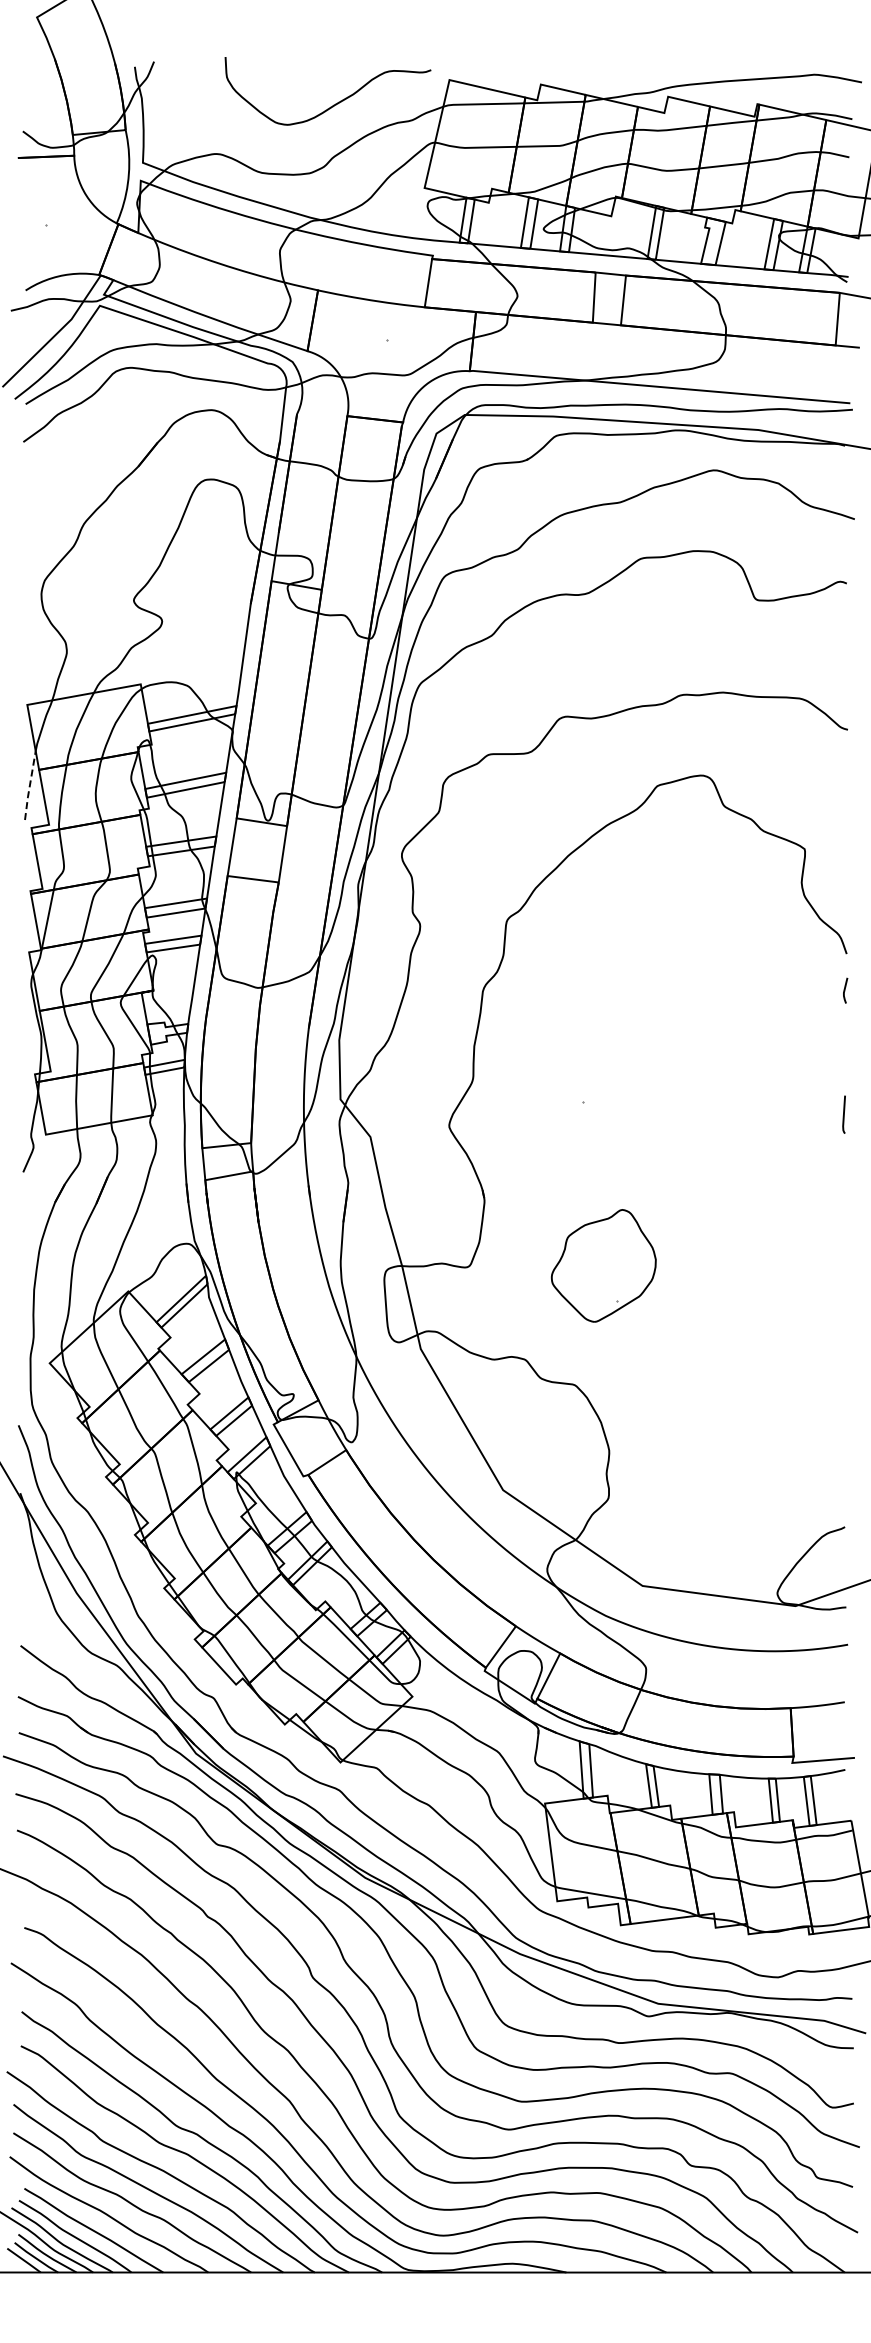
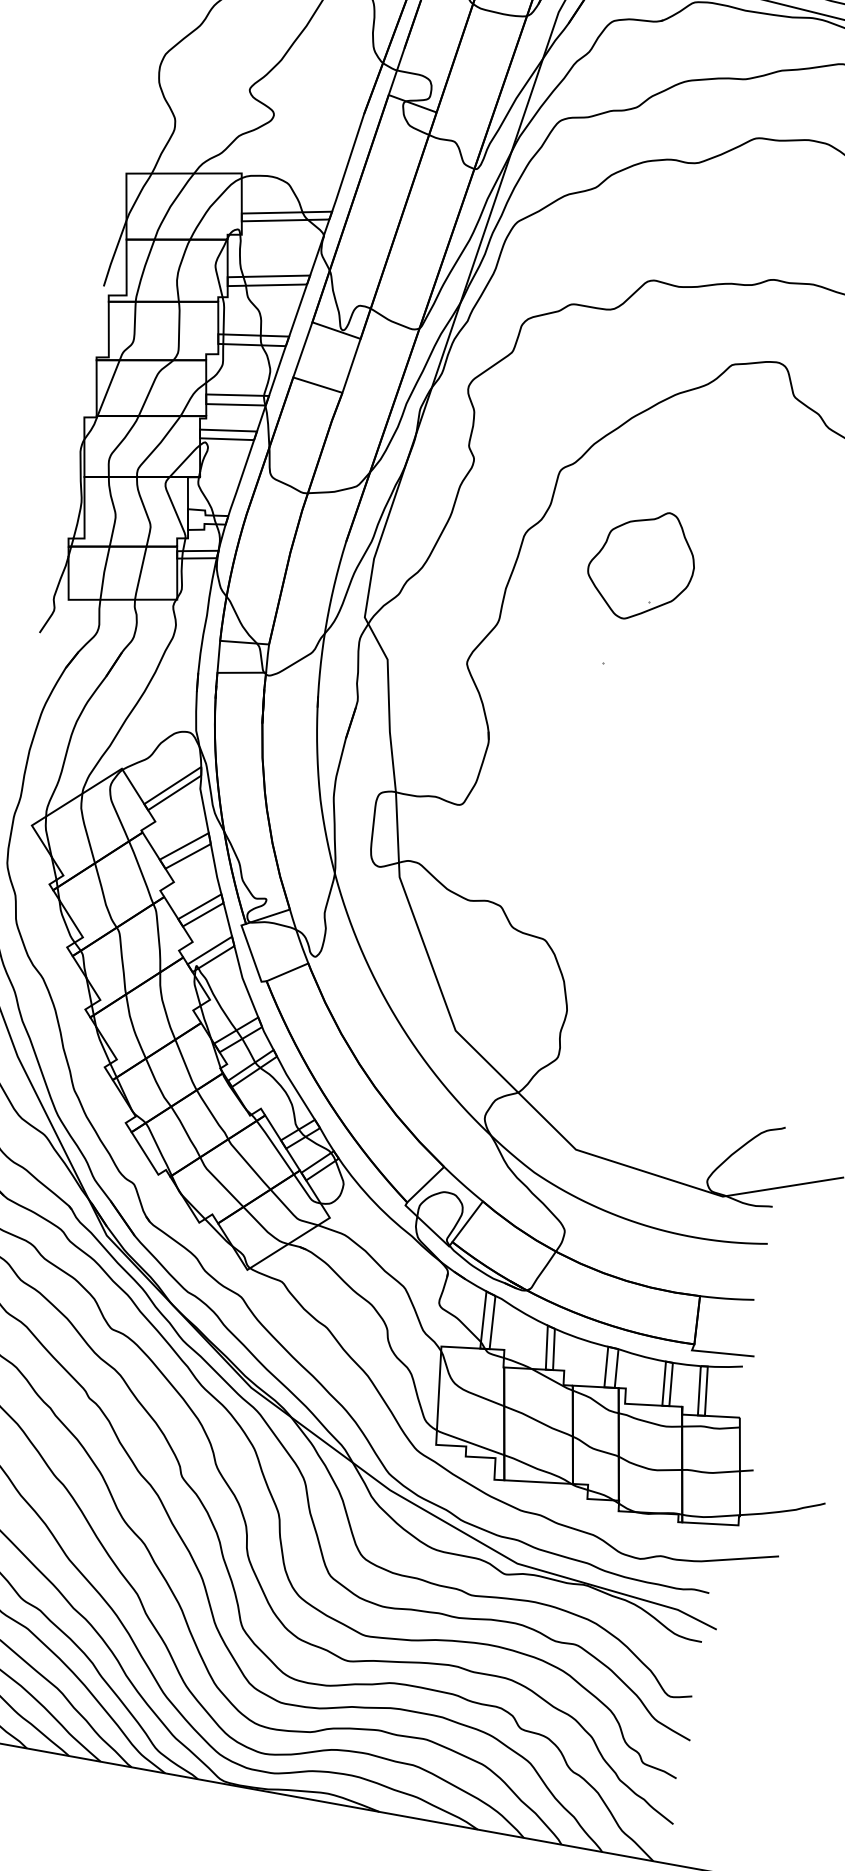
line: (29, 786) -> (114, 254), dashed -> solid
part: (603, 1265) -> (641, 564), moved

